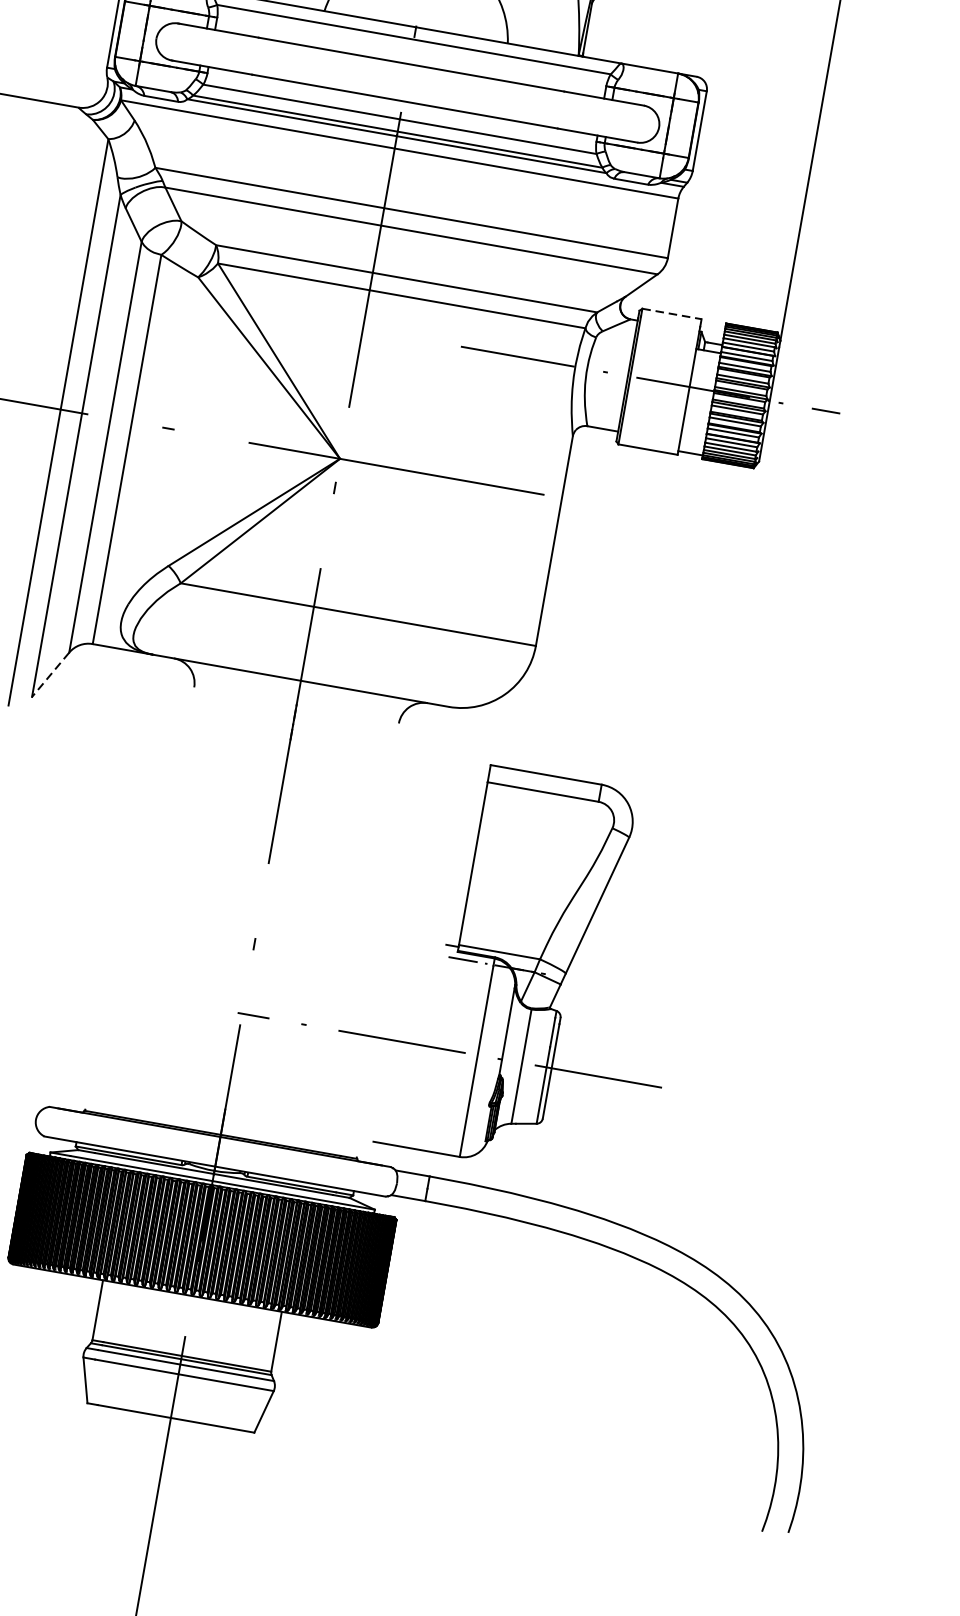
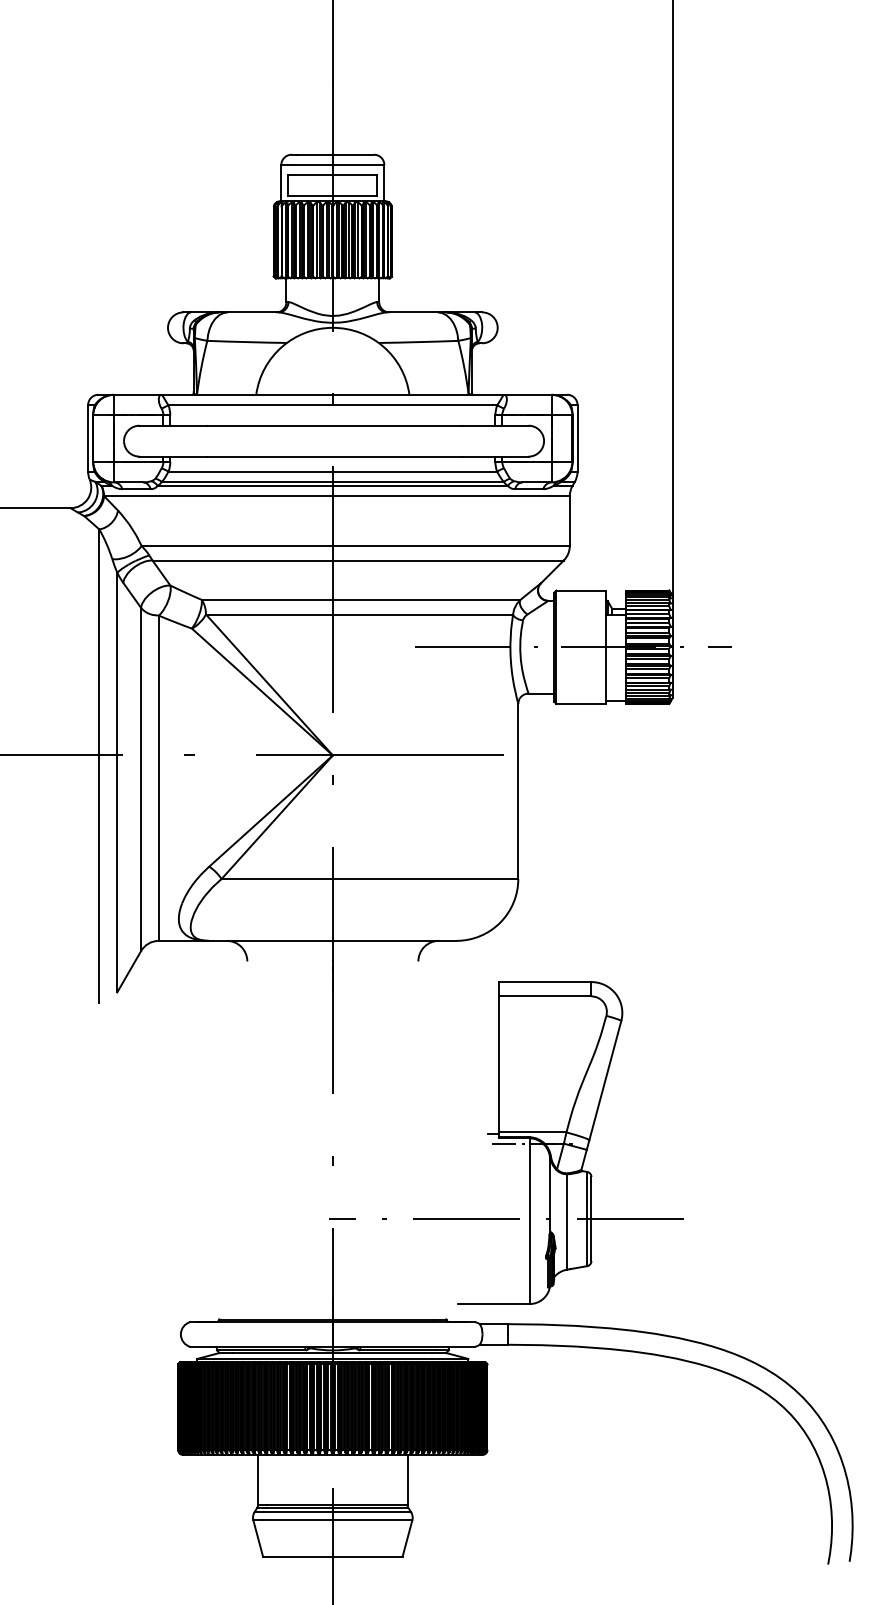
line: (672, 313) -> (581, 590), dashed -> solid
line: (51, 674) -> (129, 971), dashed -> solid

